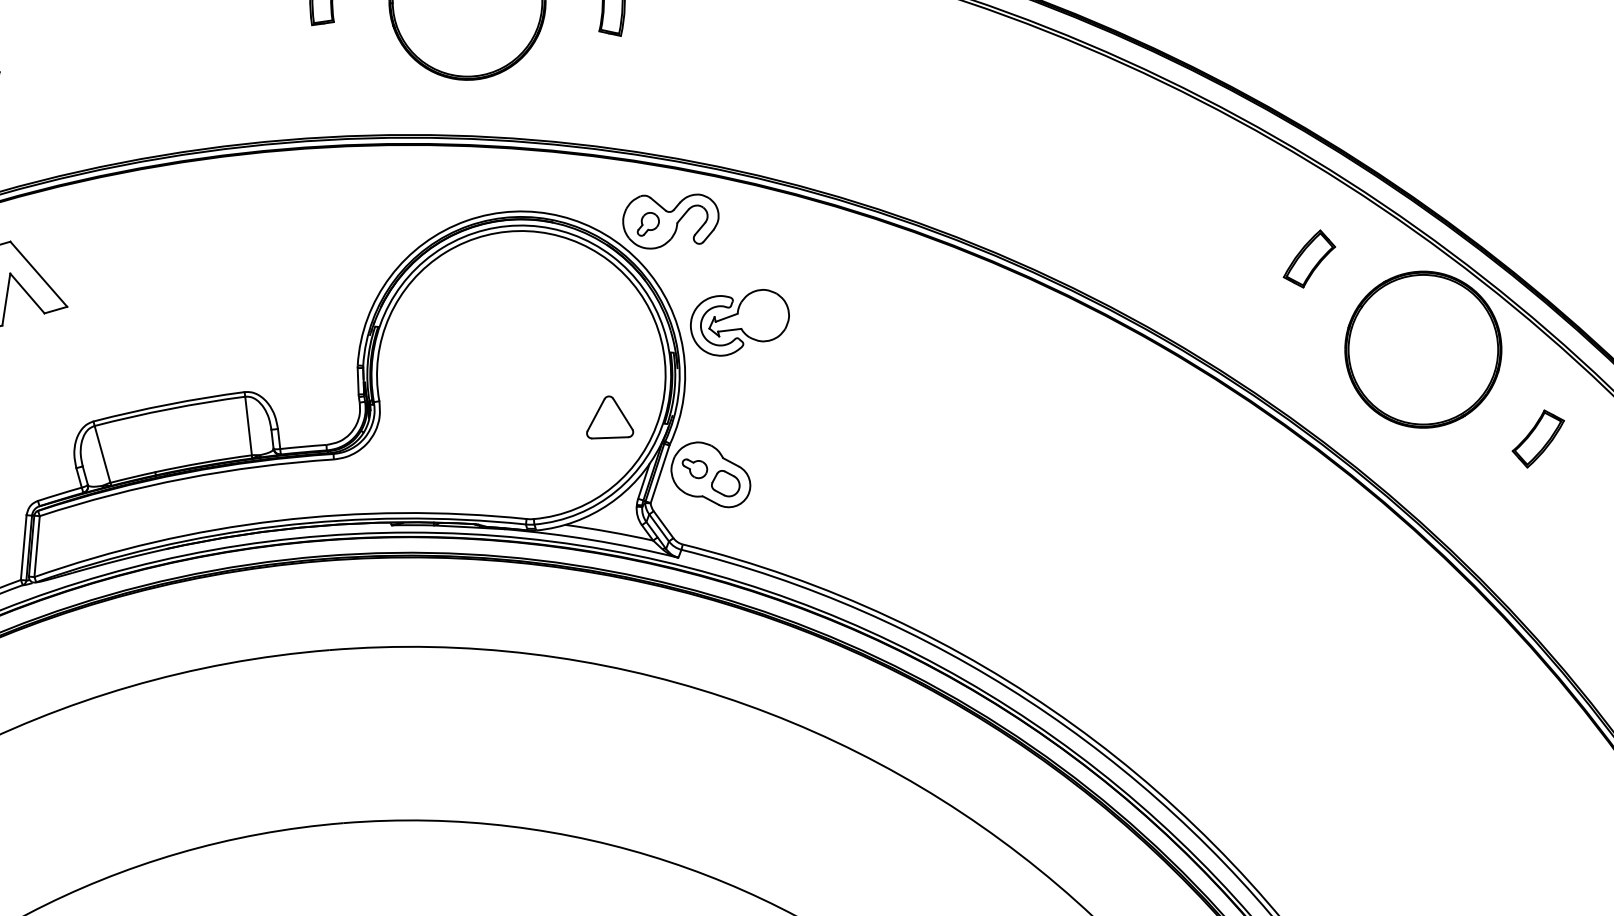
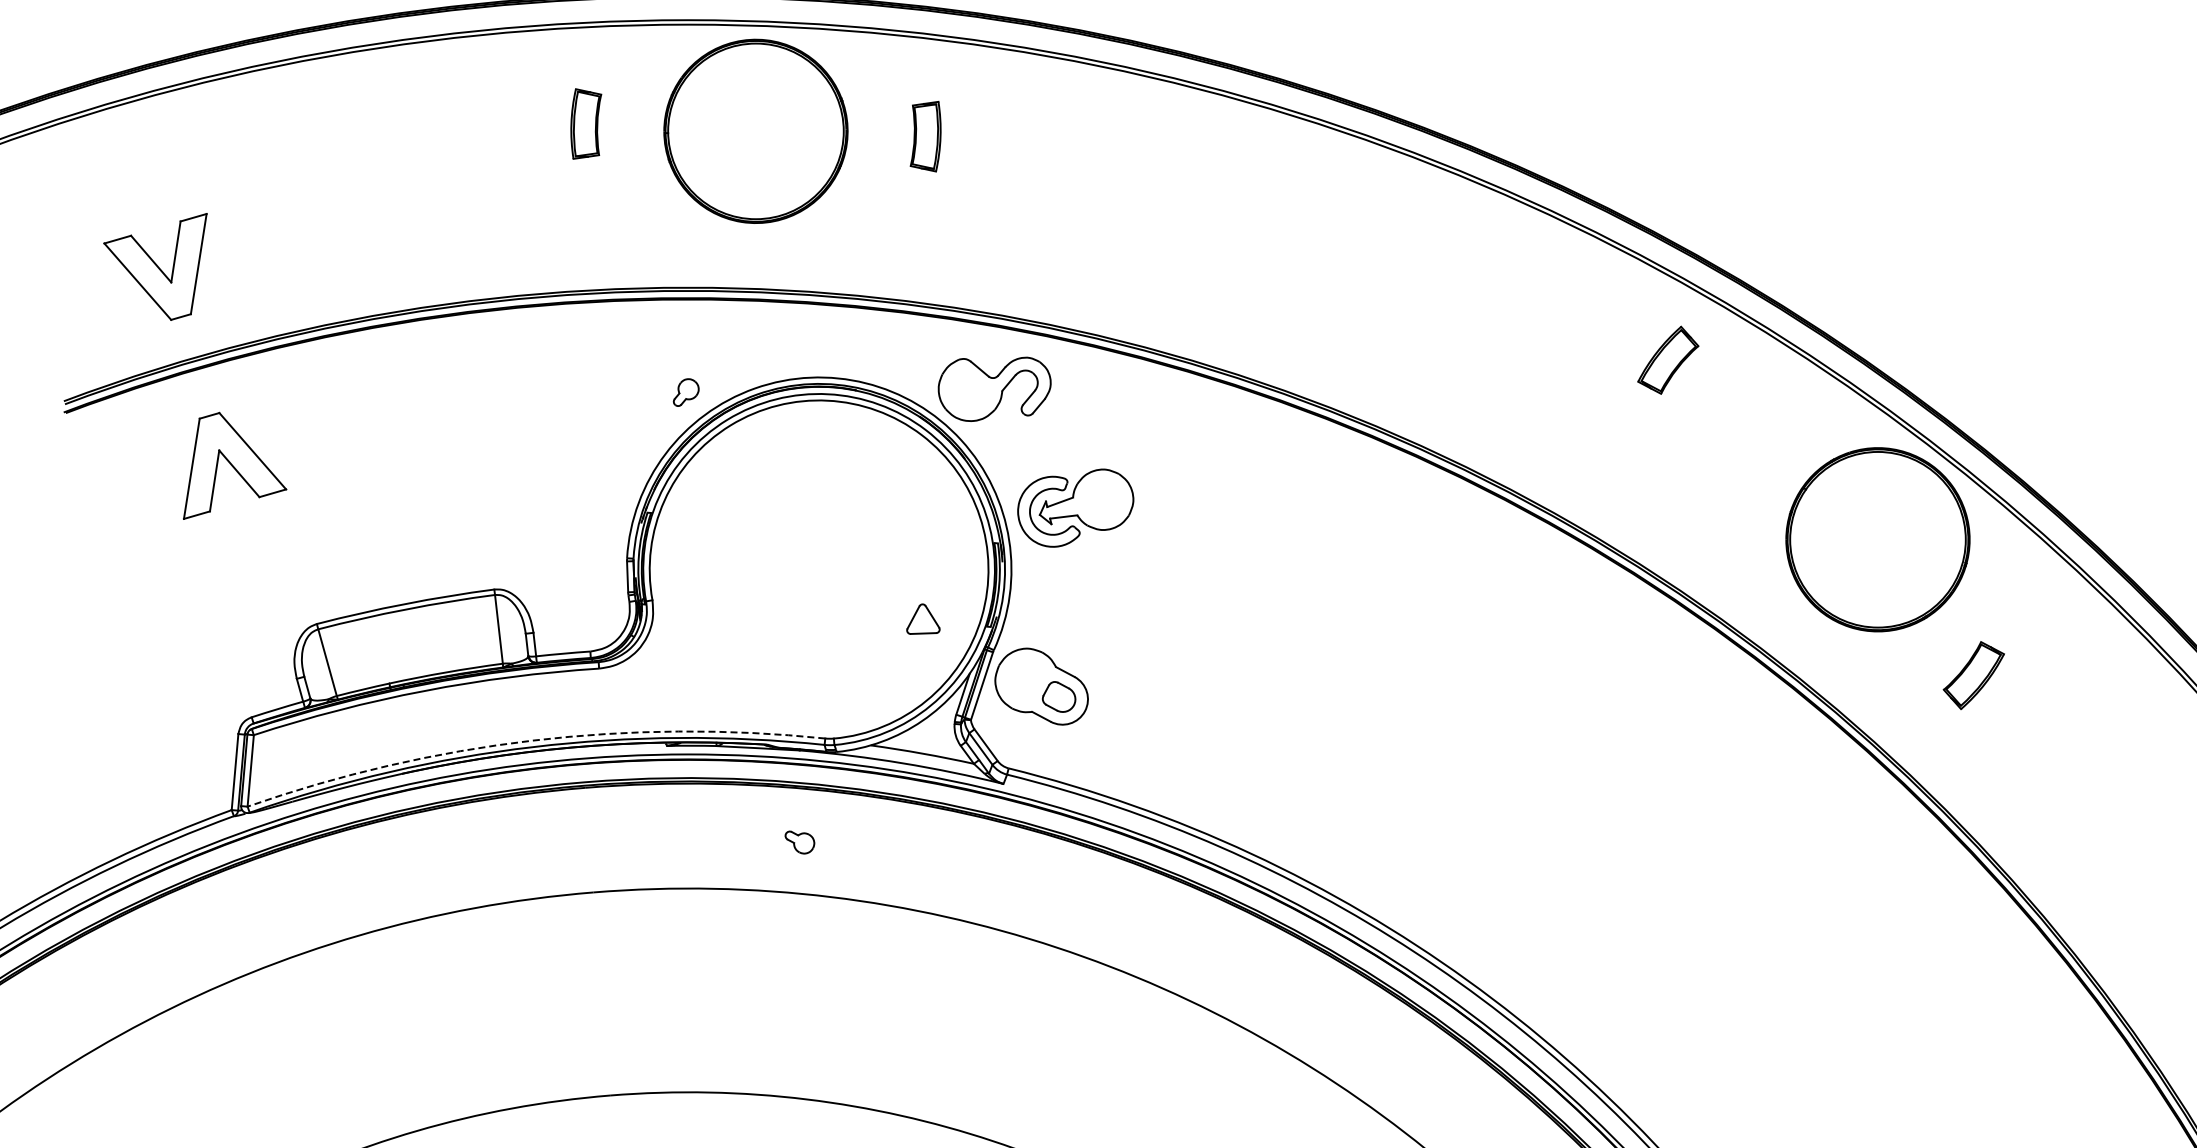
part: (647, 224) -> (685, 392), moved
part: (1309, 258) -> (1668, 359), moved
part: (610, 416) -> (923, 618), size x0.6
part: (1537, 438) -> (1973, 675), moved
part: (694, 468) -> (799, 842), moved
arc: (277, 520) -> (532, 740), solid -> dashed

